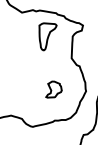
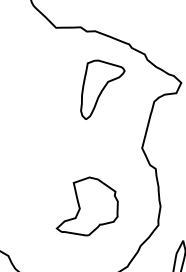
part: (53, 89) -> (89, 206), size x1.67

